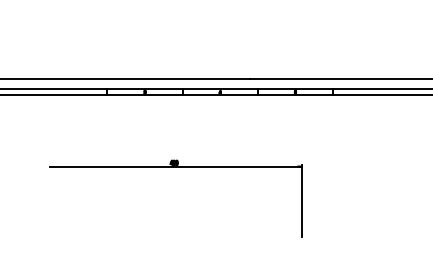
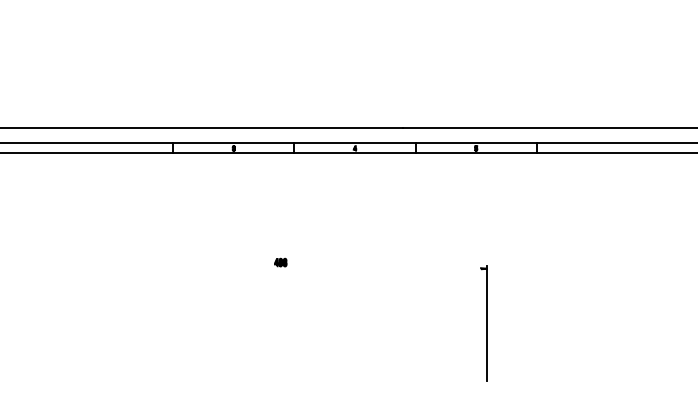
line: (173, 166) -> (279, 268), removed

